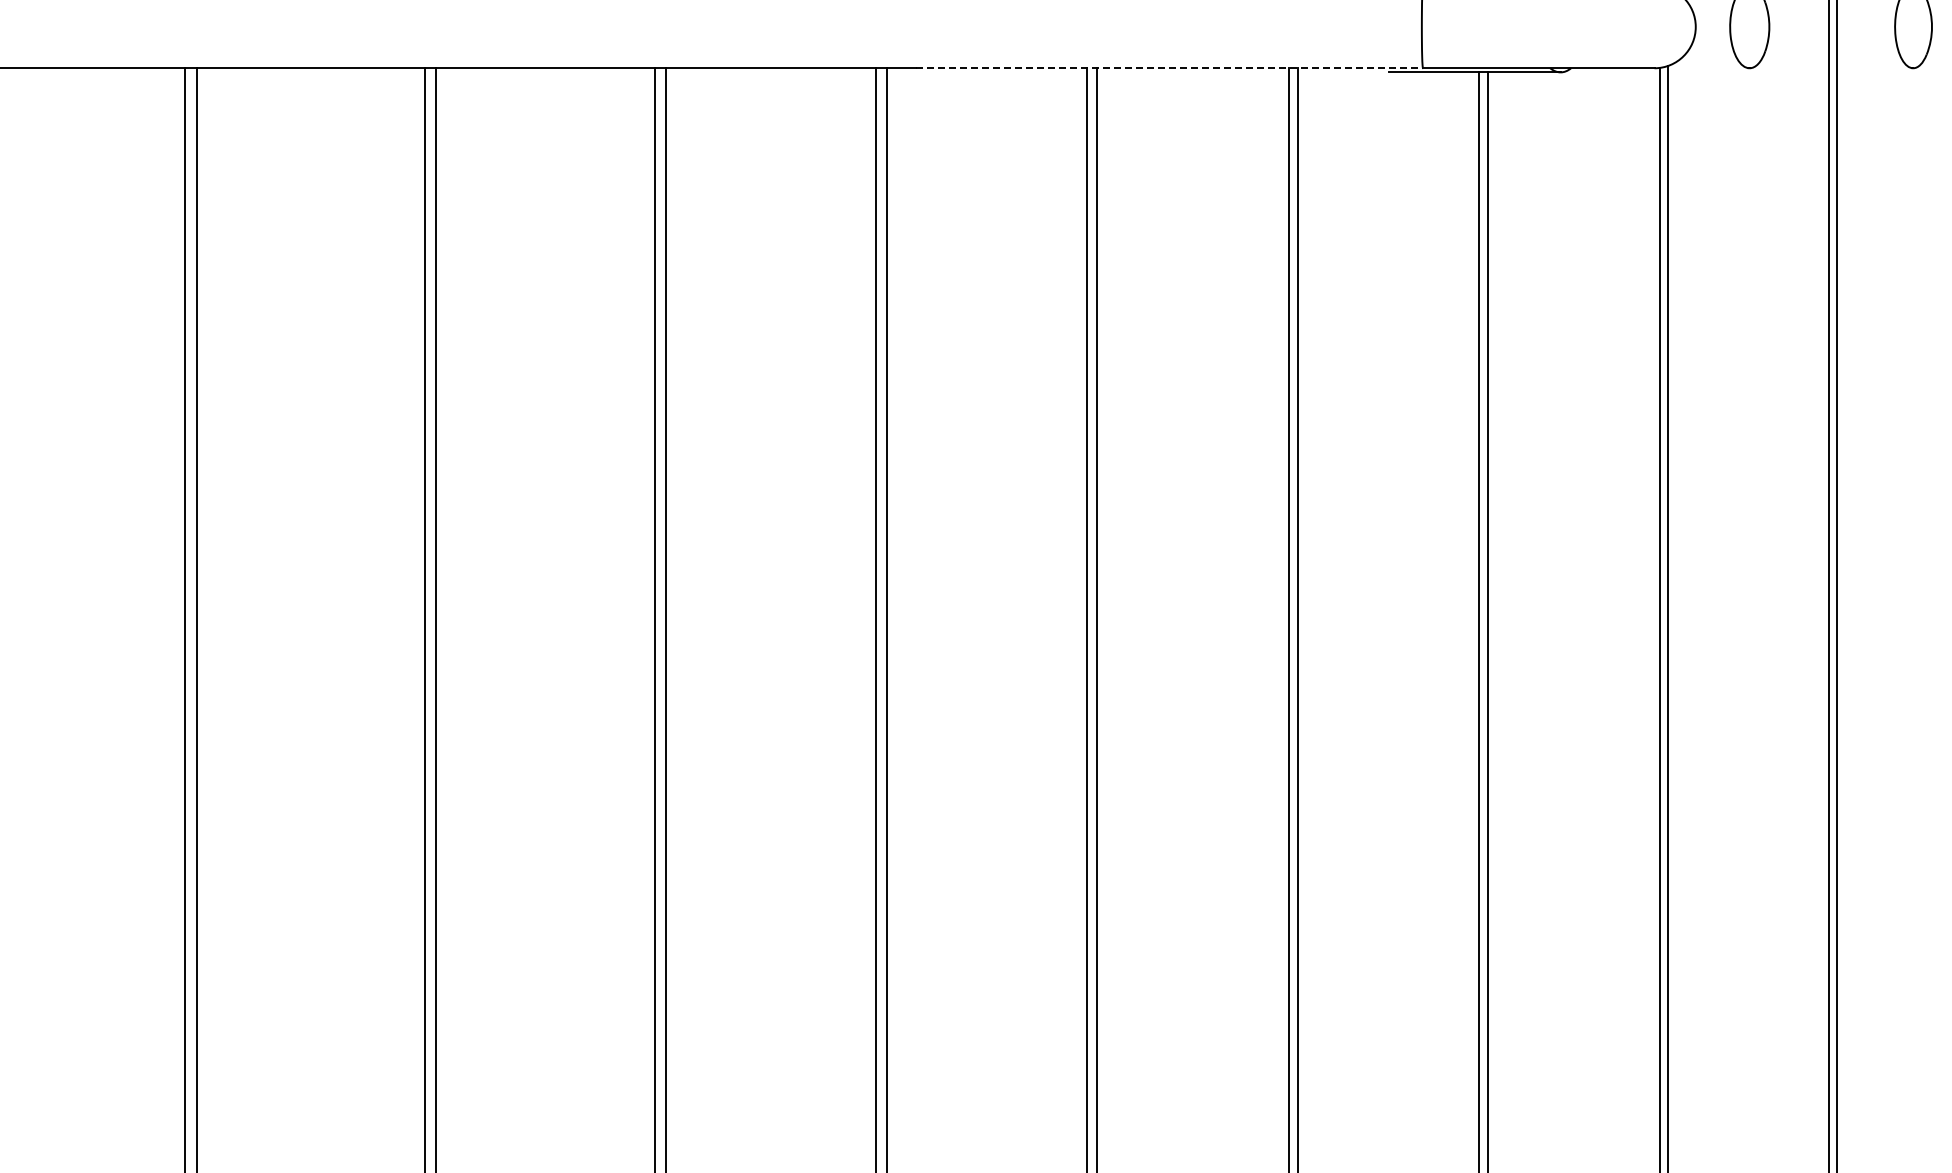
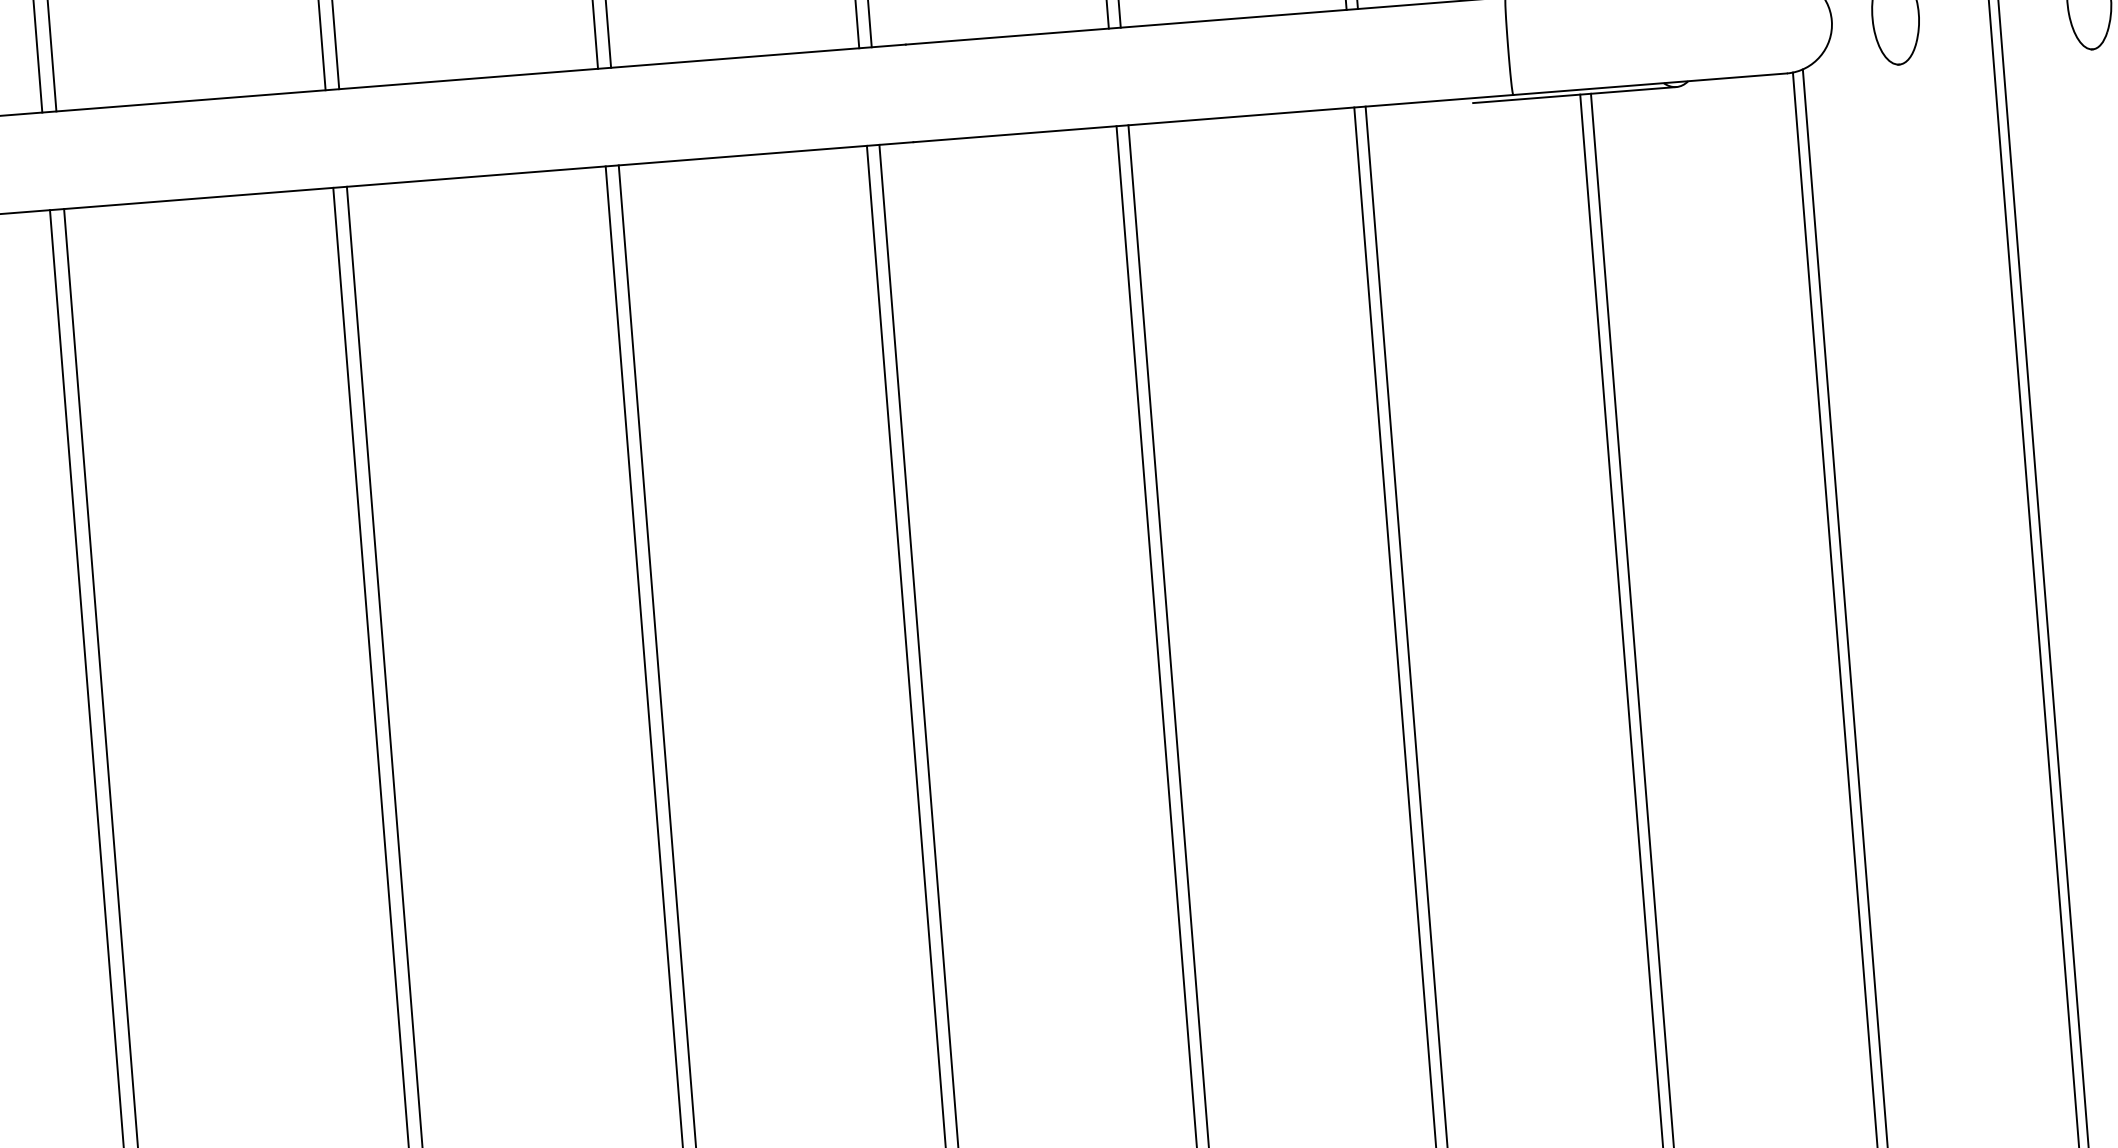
line: (1169, 68) -> (1213, 118), dashed -> solid

